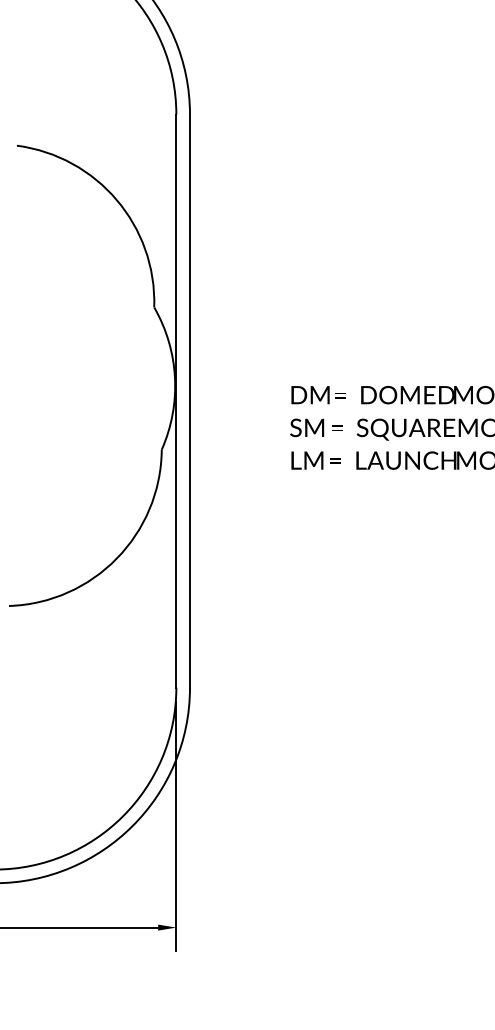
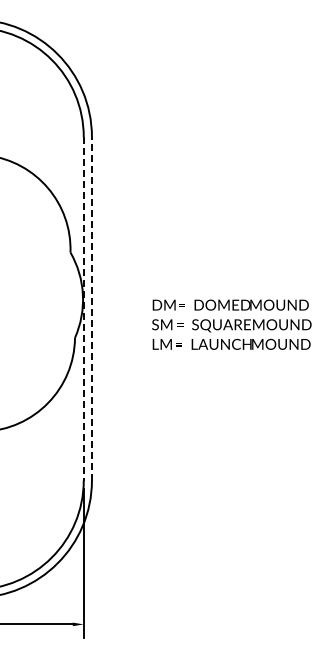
line: (175, 400) -> (83, 308), solid -> dashed
line: (189, 400) -> (91, 308), solid -> dashed

